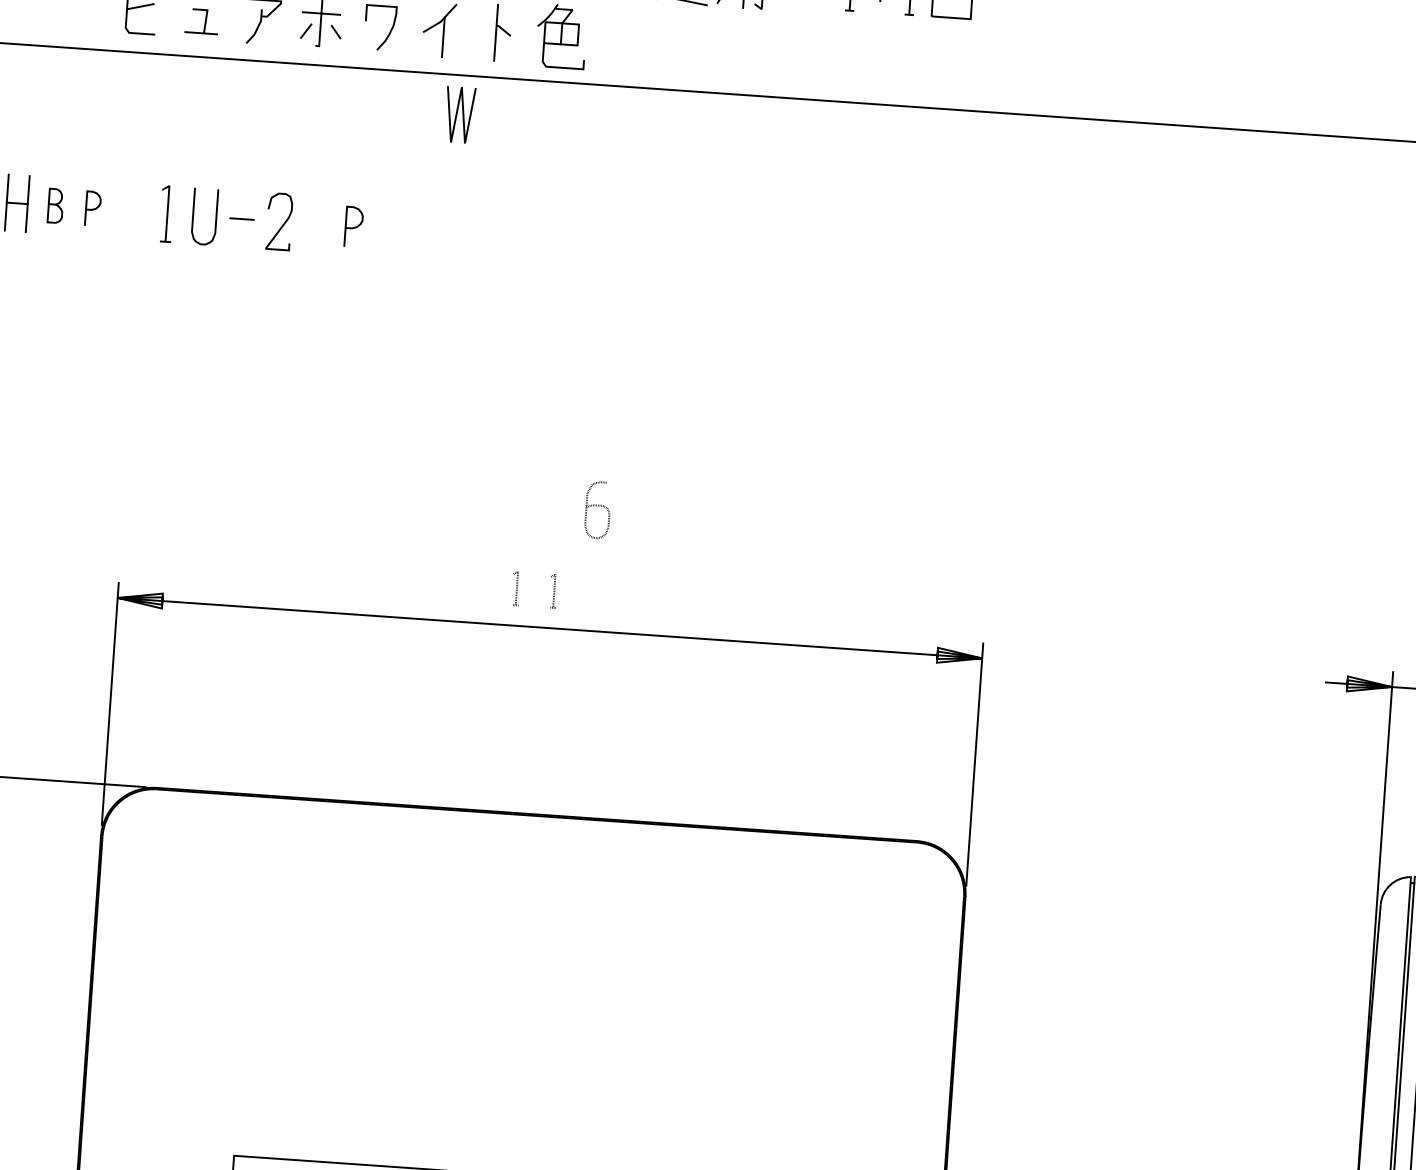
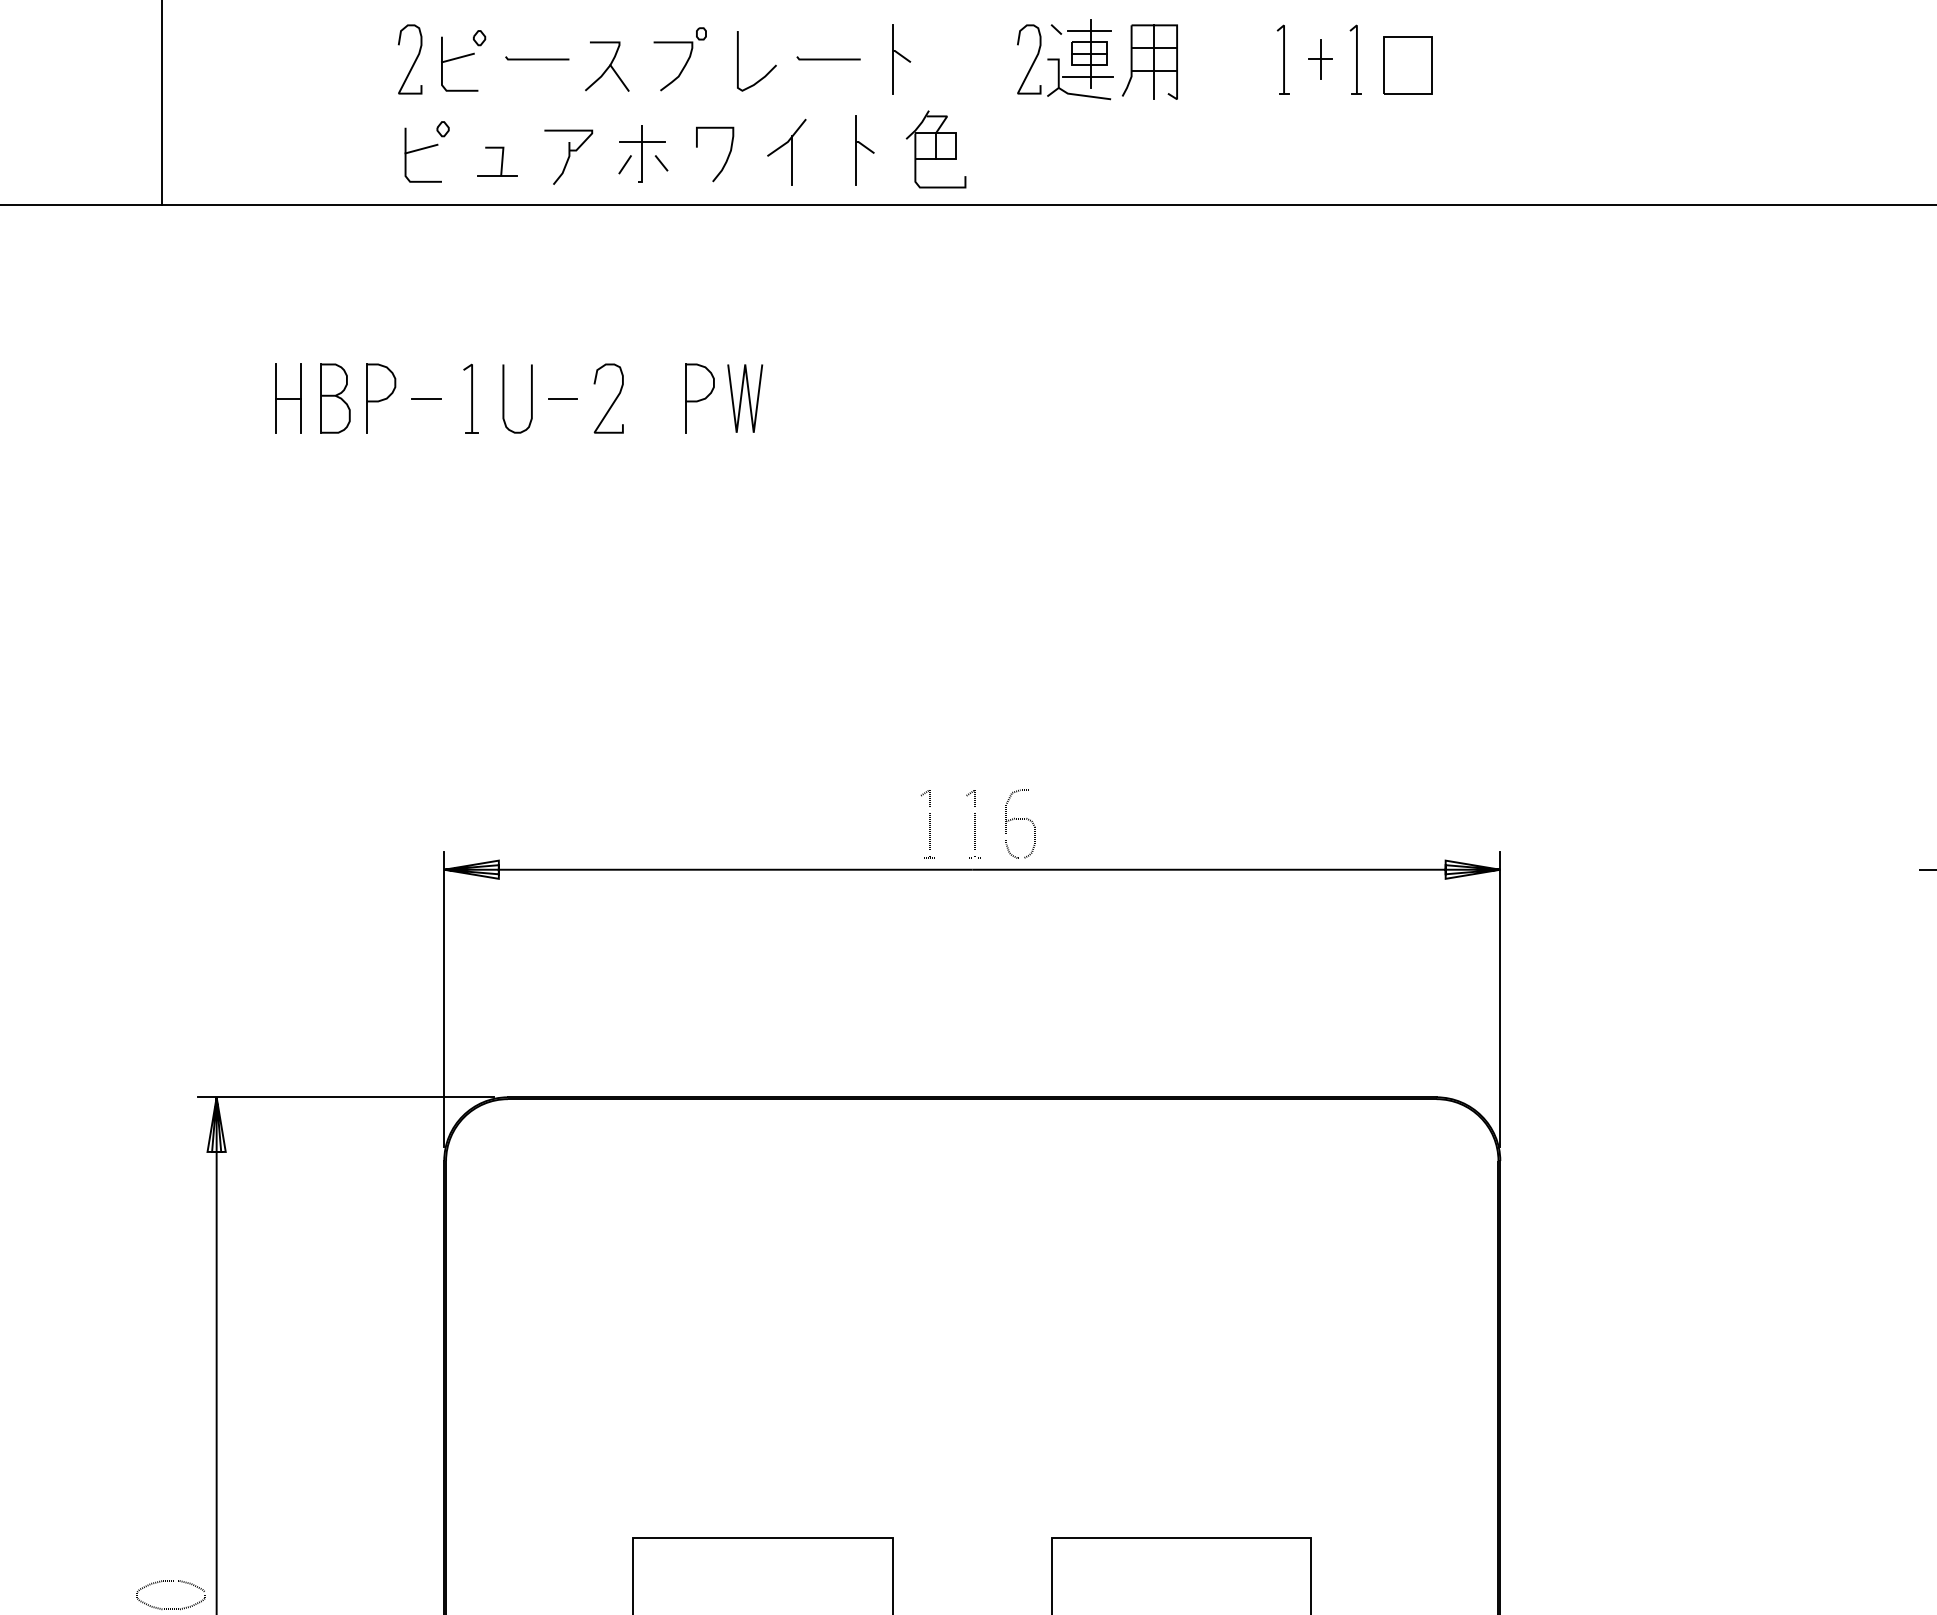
line: (462, 115) -> (748, 398), moved
part: (55, 205) -> (335, 398), size x1.67
part: (93, 208) -> (381, 398), size x1.67
line: (130, 211) -> (426, 398), added
part: (353, 226) -> (699, 398), size x1.43
curve: (598, 506) -> (1020, 819), moved
part: (515, 588) -> (927, 824), size x1.67
part: (553, 591) -> (973, 824), size x1.67

